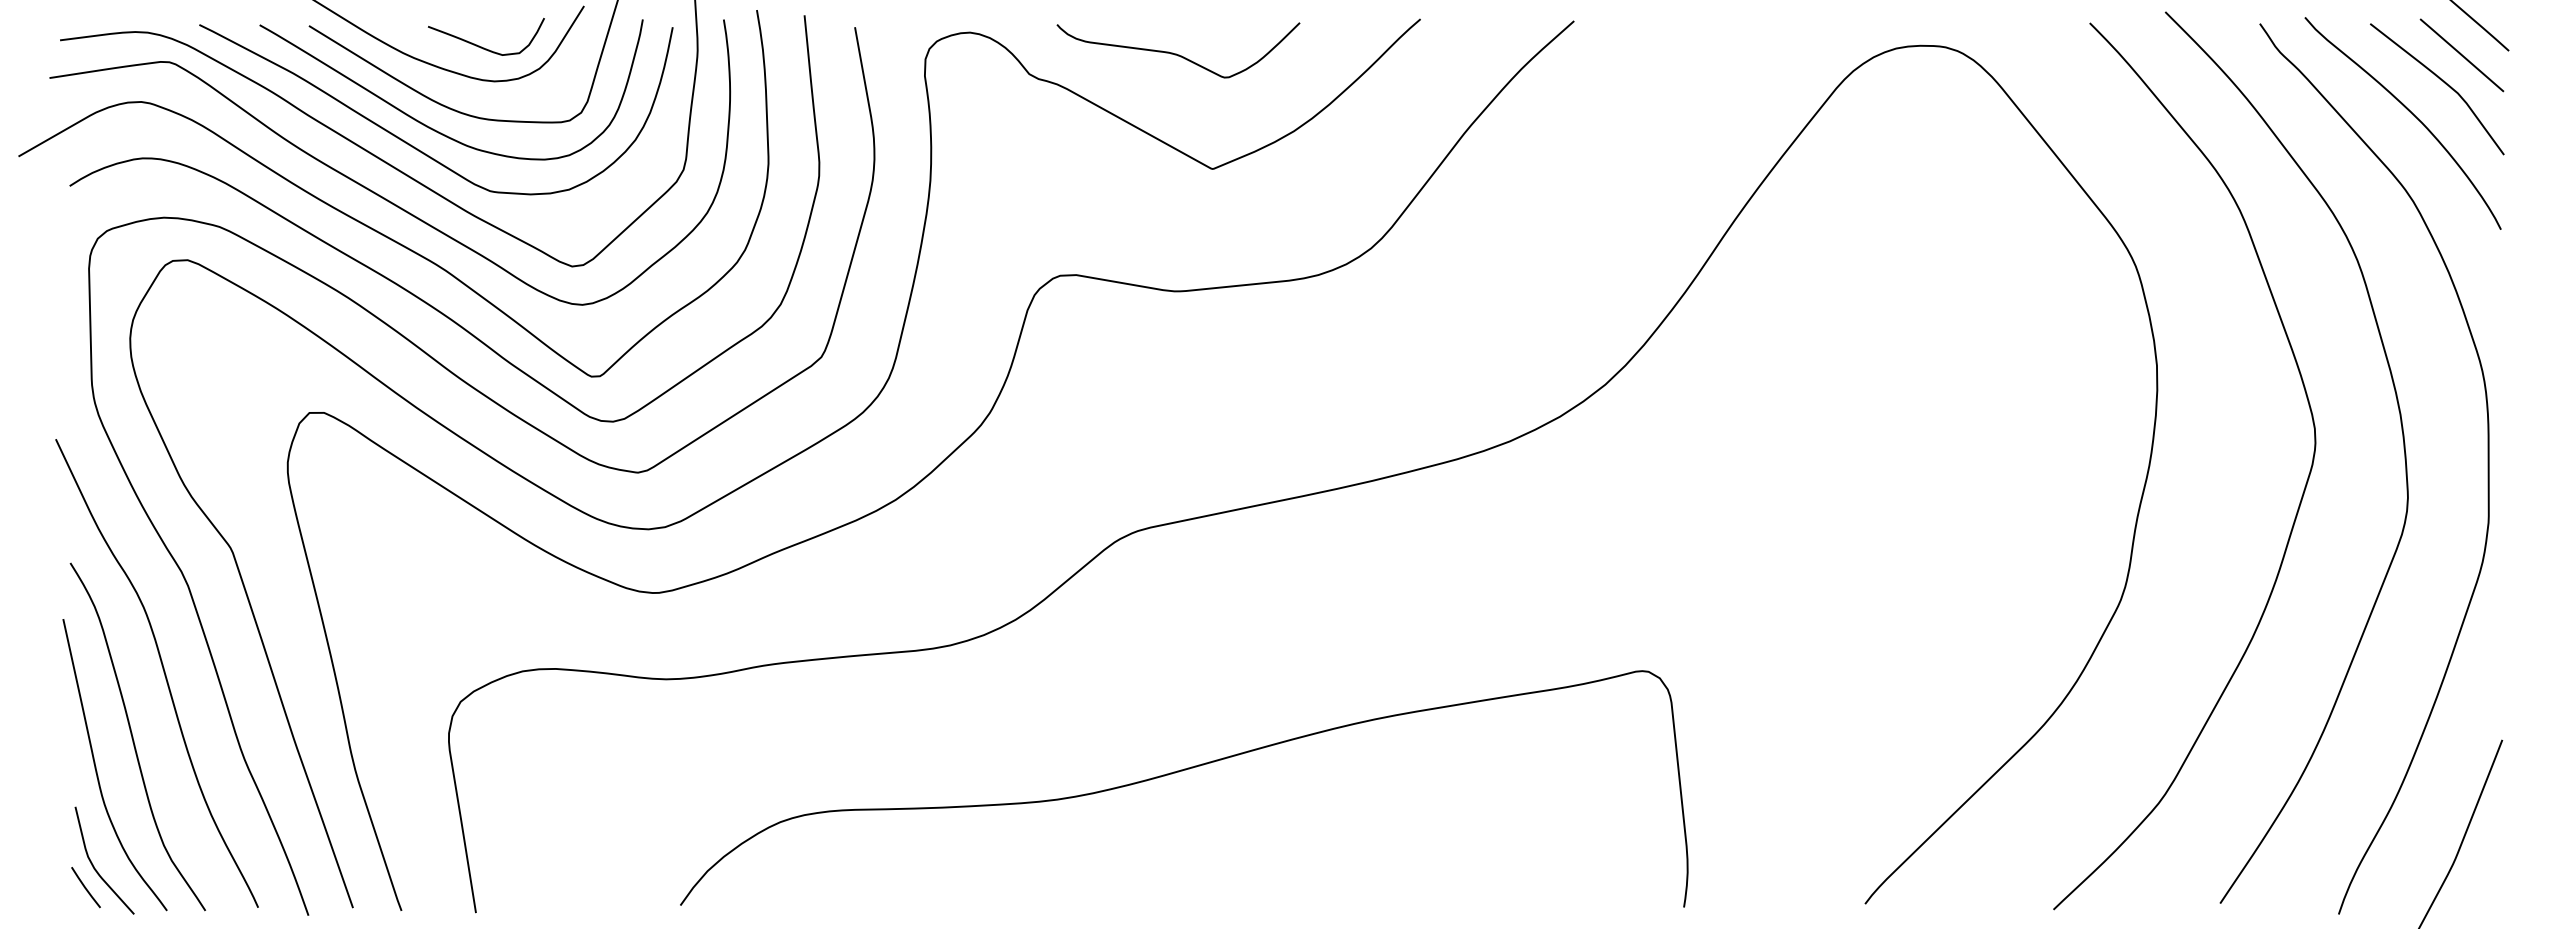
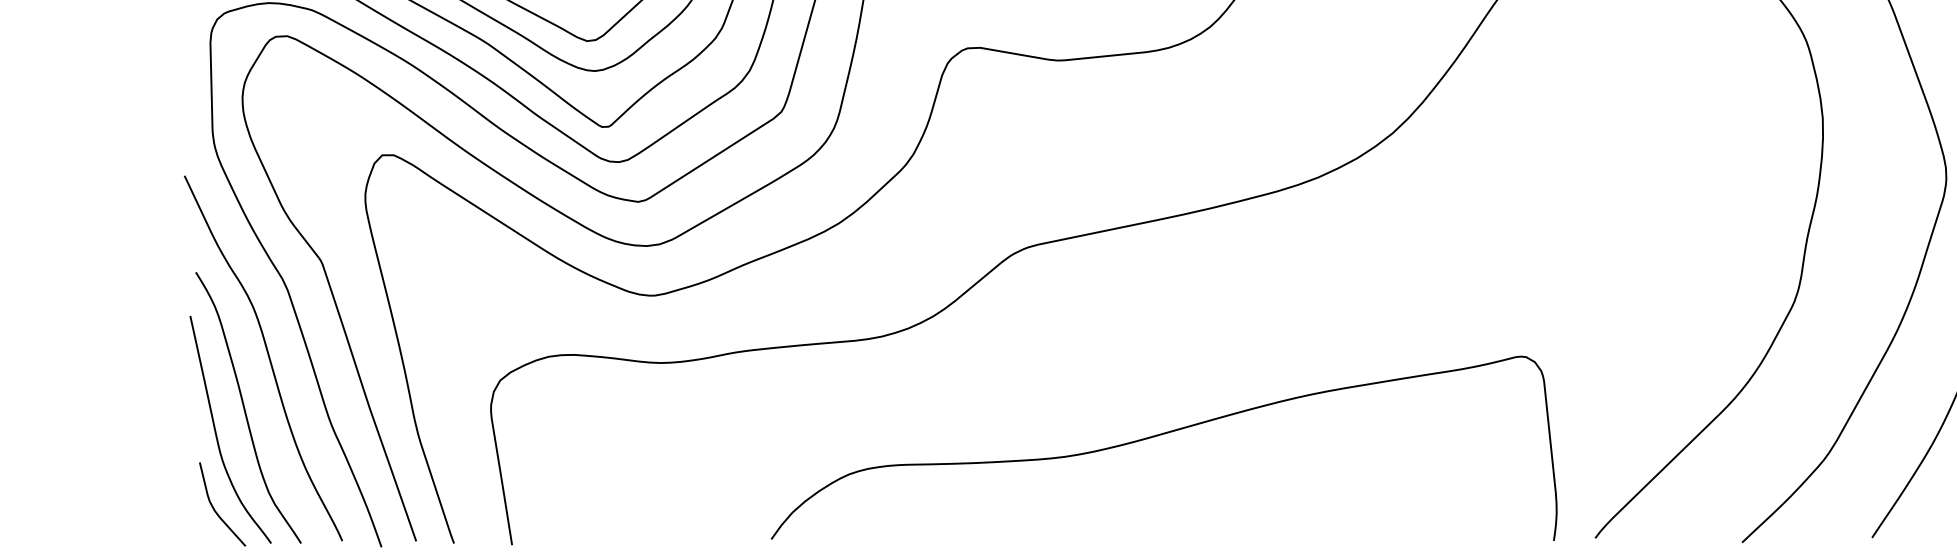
curve: (1179, 772) -> (1160, 435), moved
line: (85, 887) -> (207, 525), removed

